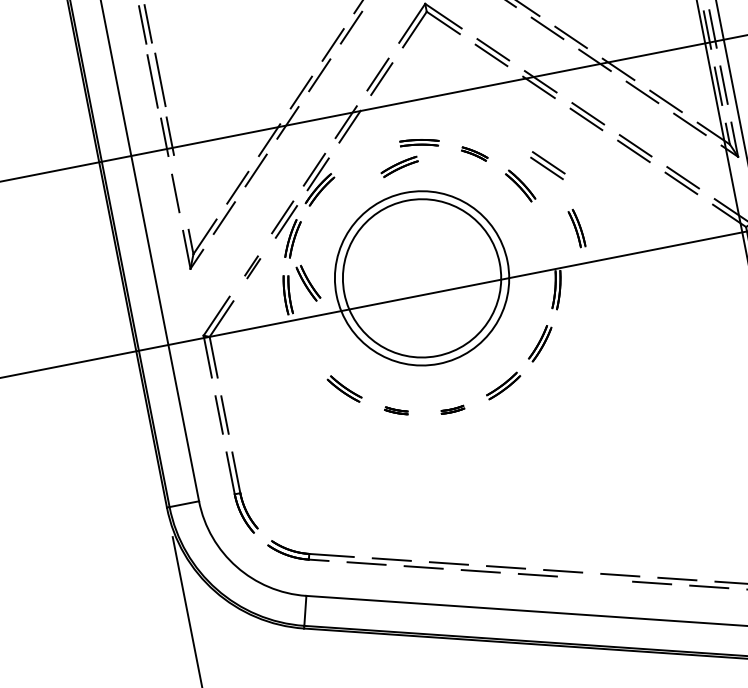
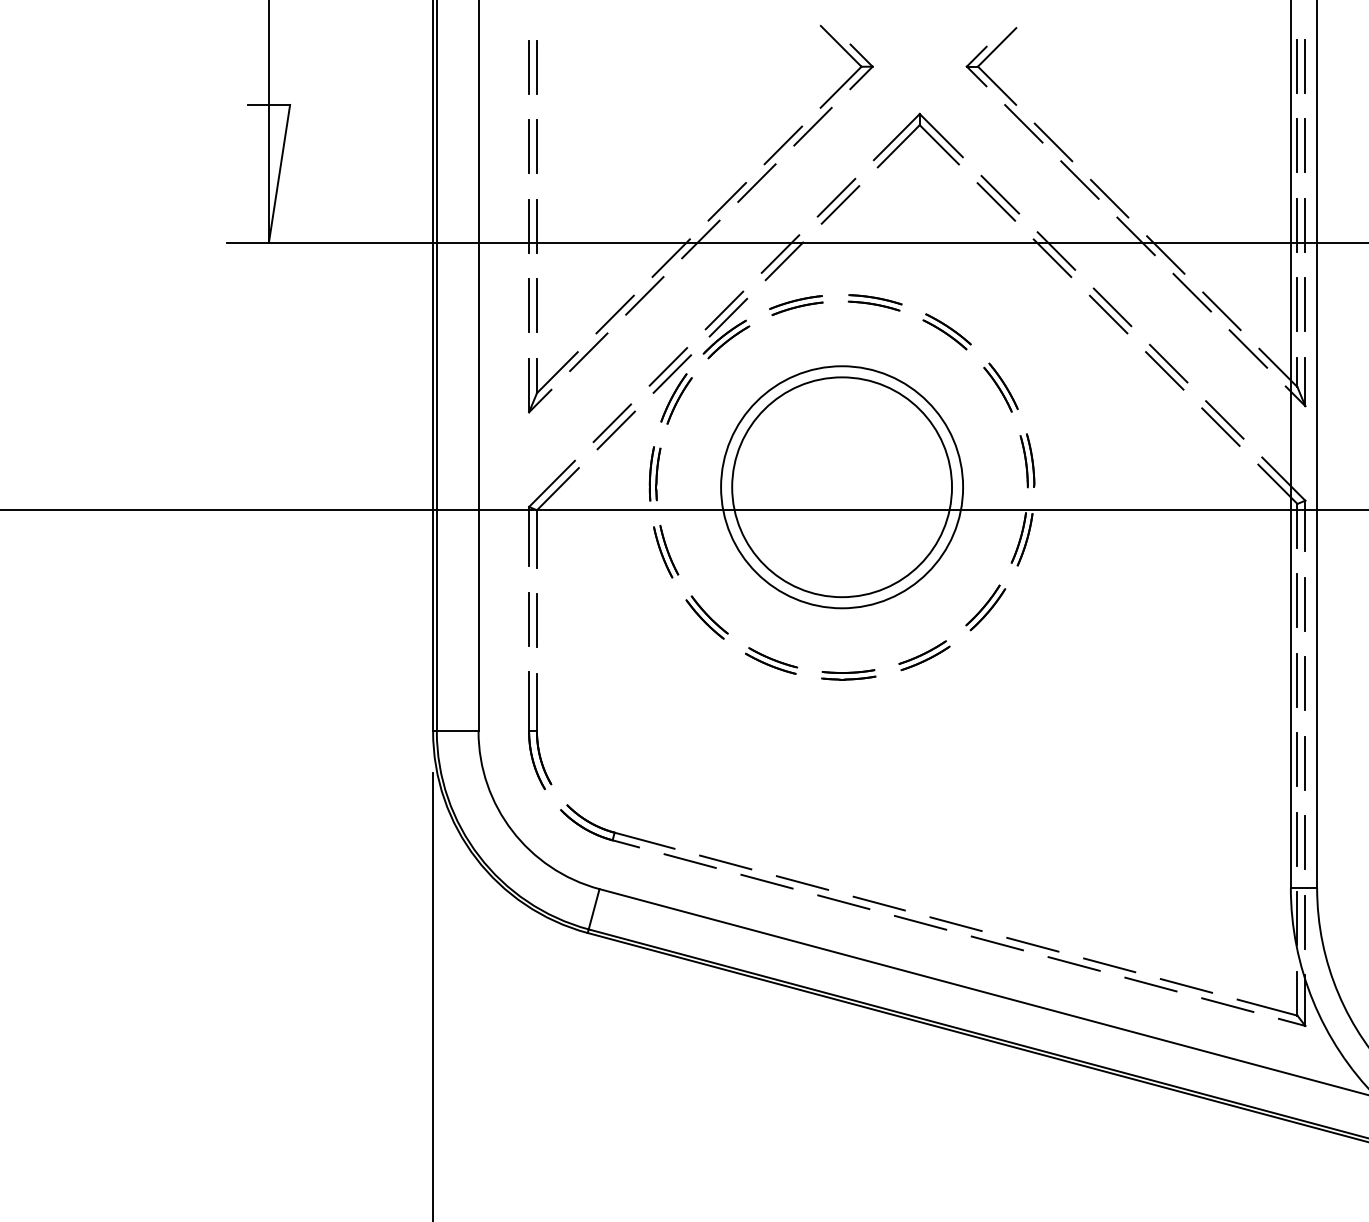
part: (156, 80) -> (532, 146), size x0.71
part: (474, 153) -> (946, 331), size x1.43
part: (547, 165) -> (1043, 367), removed
part: (399, 166) -> (796, 305), moved
line: (180, 192) -> (536, 305), added
part: (576, 228) -> (1027, 460), moved
part: (252, 267) -> (613, 426), size x1.67
part: (308, 283) -> (666, 551), moved
part: (452, 409) -> (848, 674), size x1.67
part: (396, 410) -> (771, 660), size x1.67
line: (594, 579) -> (996, 943), added

